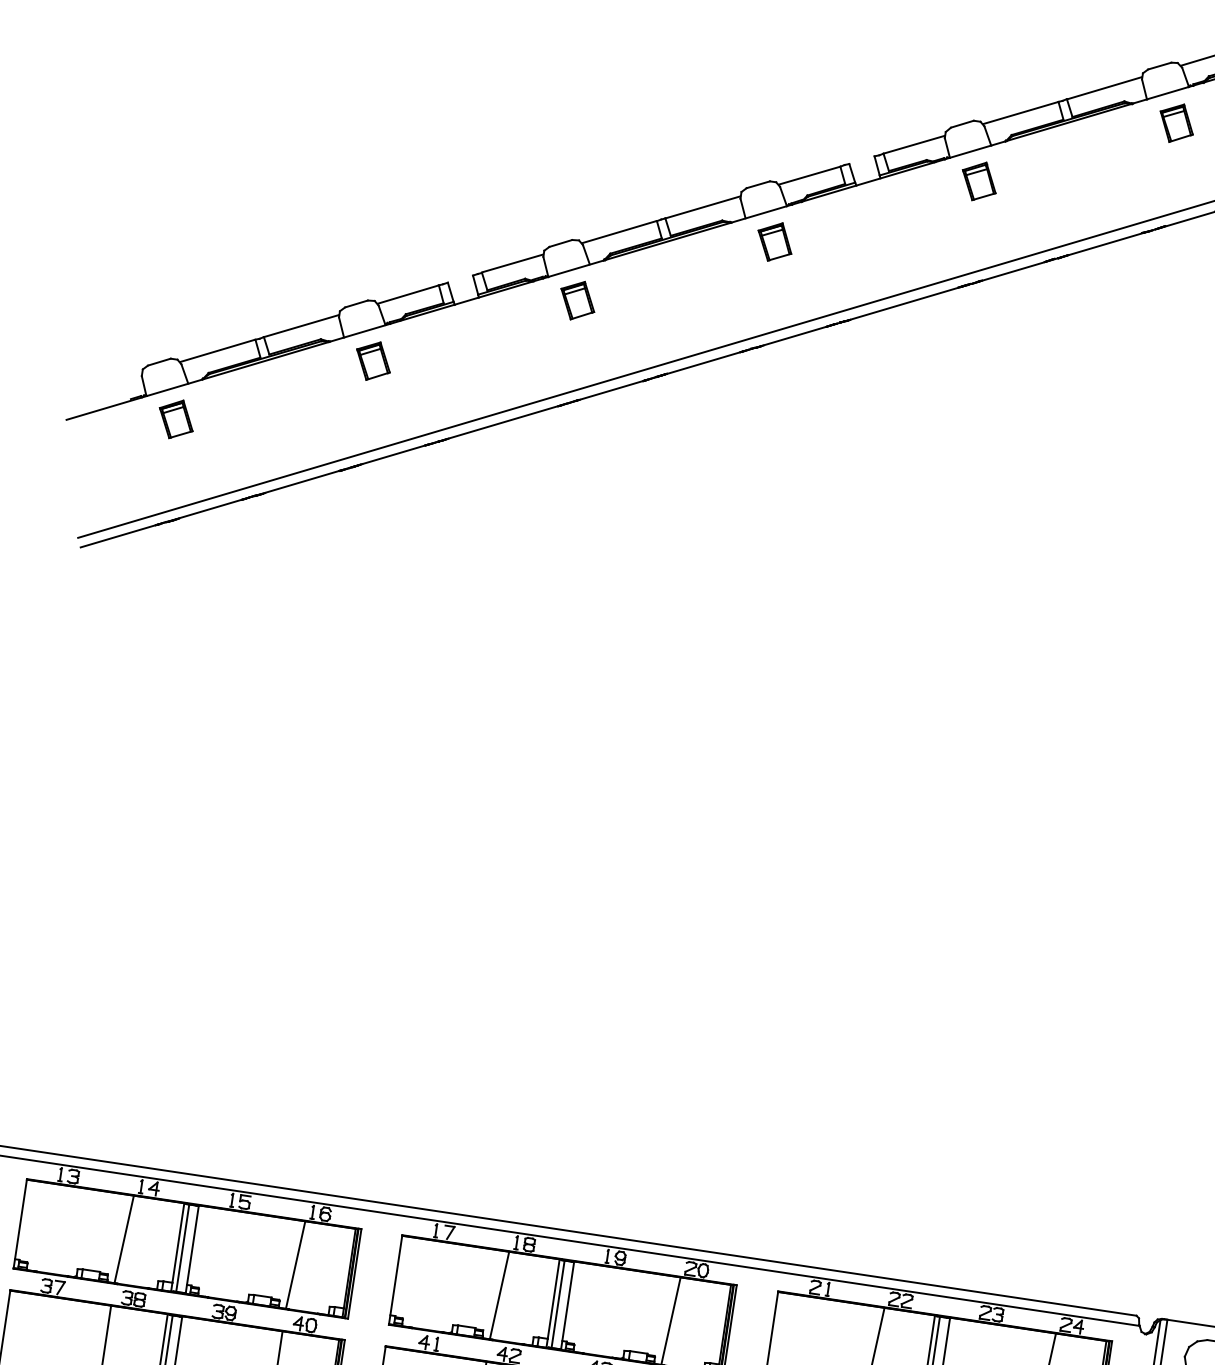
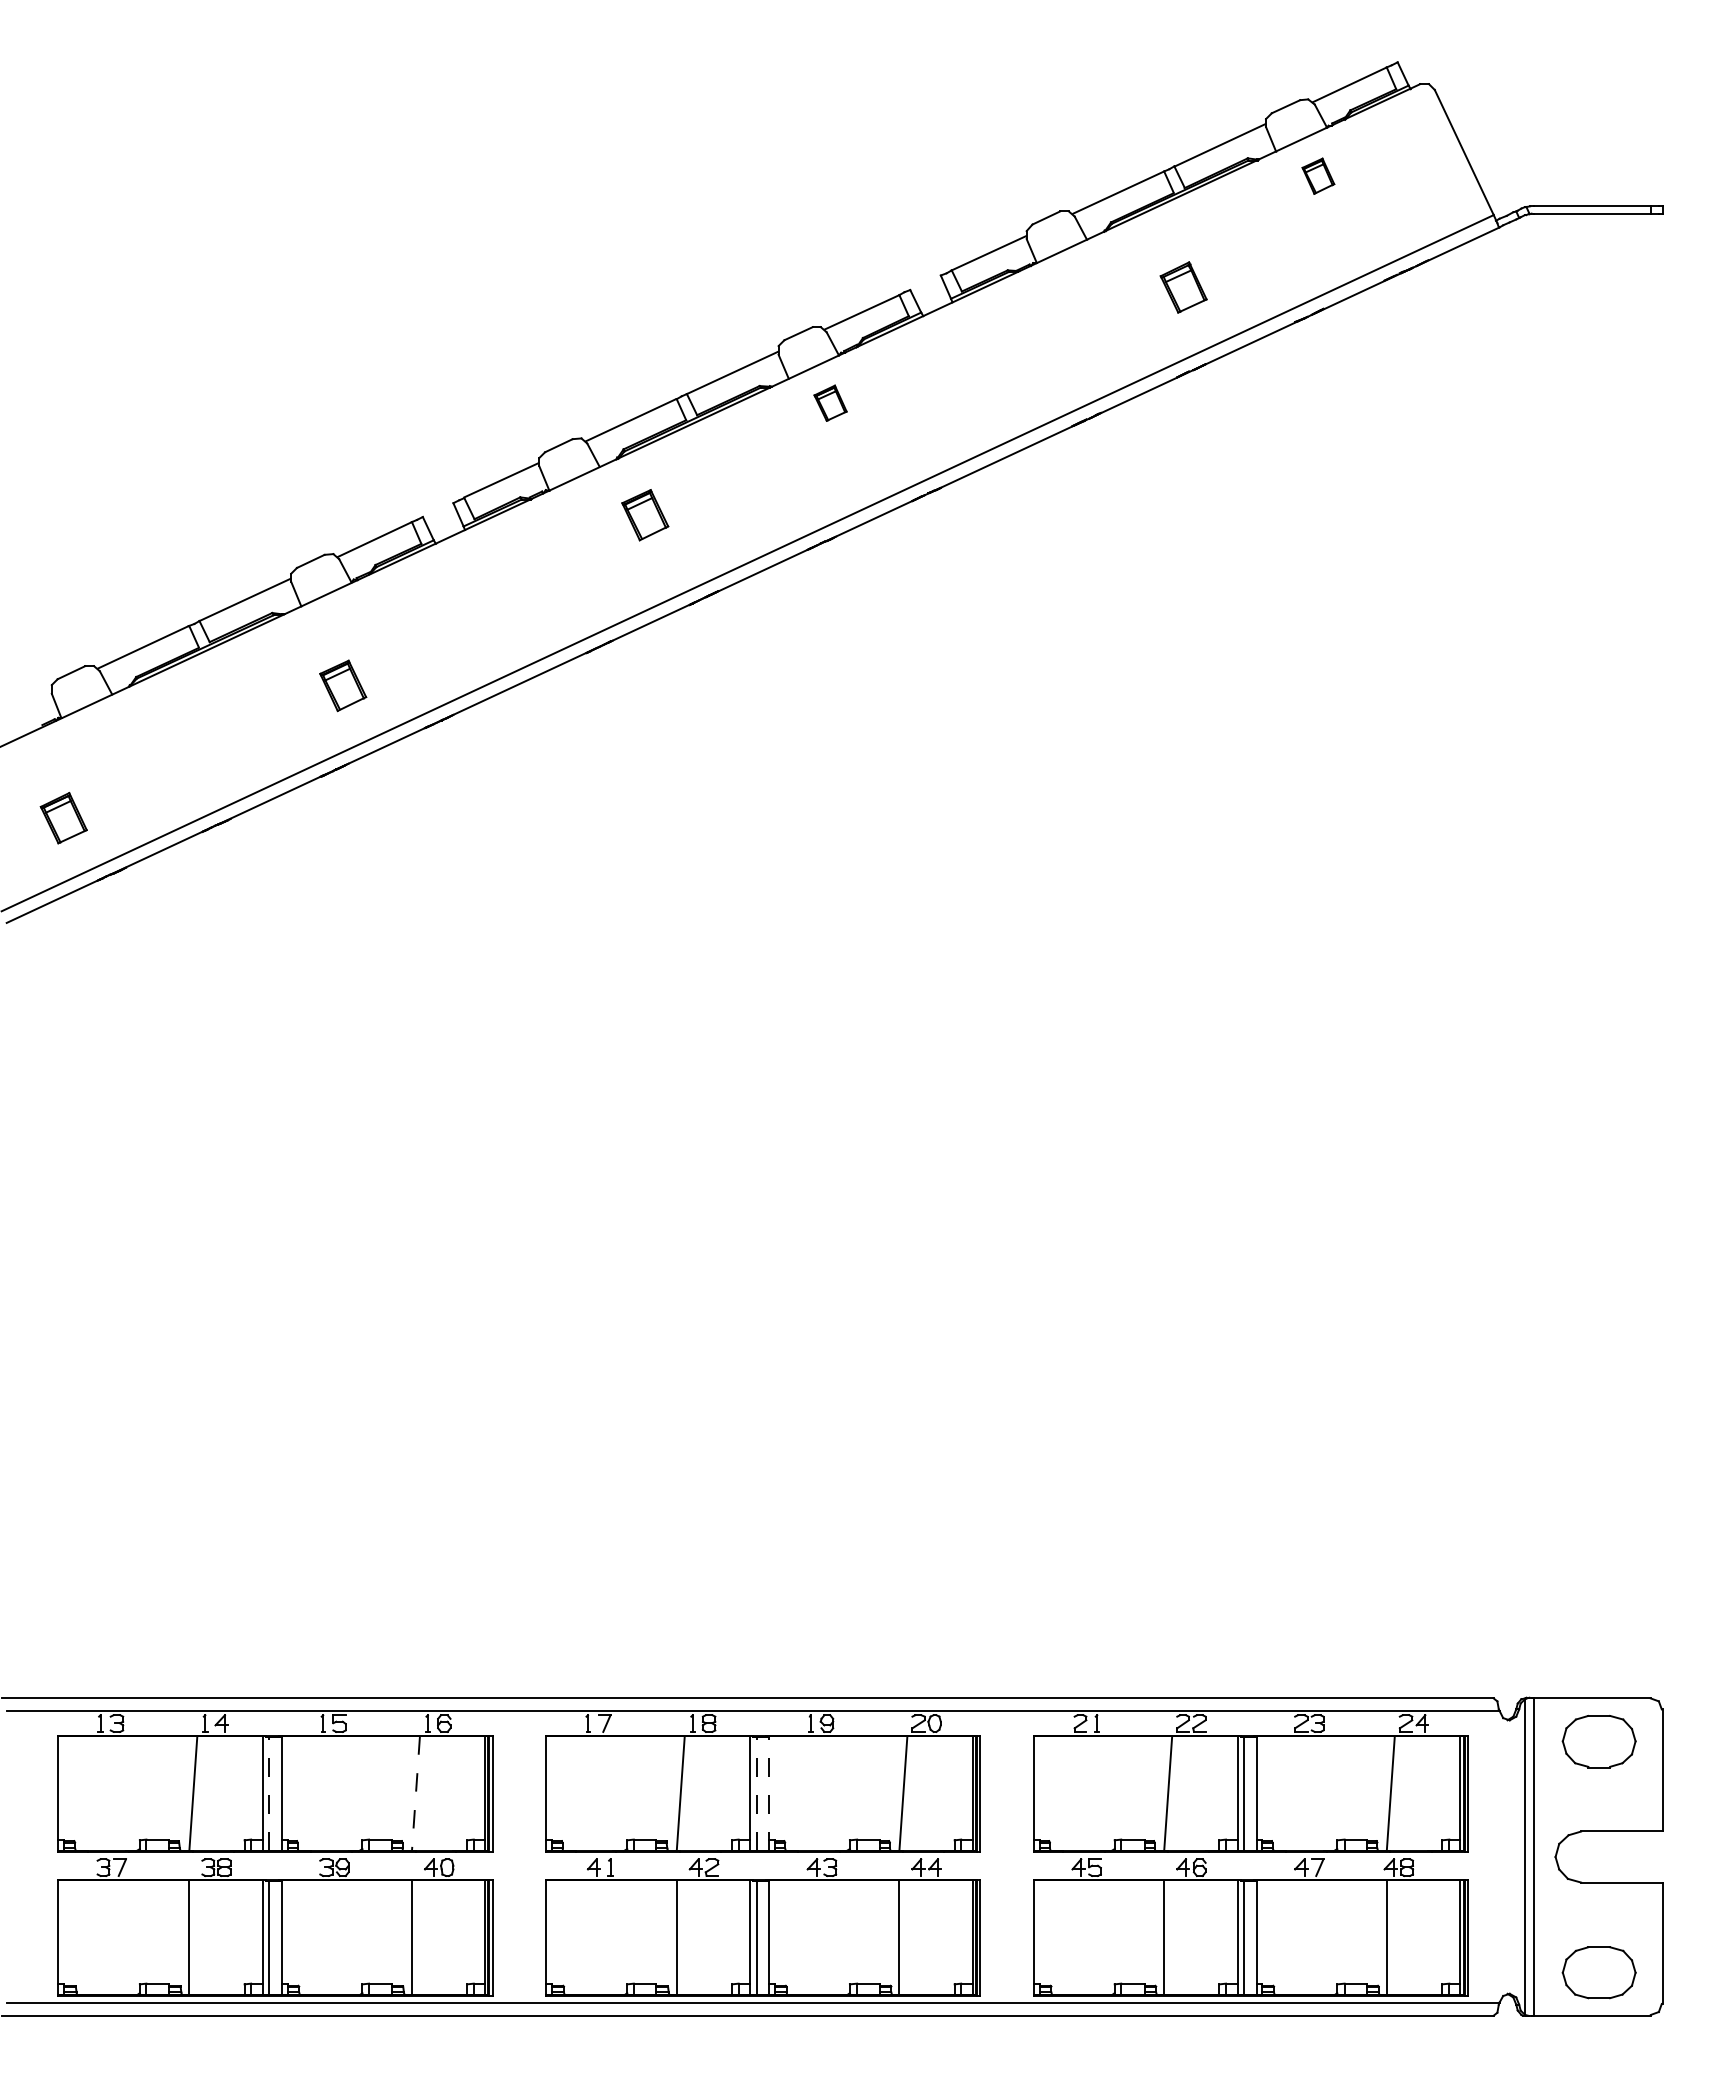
part: (1176, 123) -> (1318, 176), size x0.7
part: (979, 181) -> (1183, 287), moved
part: (774, 242) -> (830, 403), size x0.7
part: (577, 300) -> (645, 515), moved
part: (373, 360) -> (343, 685), moved
part: (176, 419) -> (63, 818), moved
line: (182, 1248) -> (269, 1793), solid -> dashed
line: (295, 1264) -> (415, 1793), solid -> dashed
line: (557, 1304) -> (756, 1793), solid -> dashed
line: (567, 1305) -> (769, 1793), solid -> dashed

